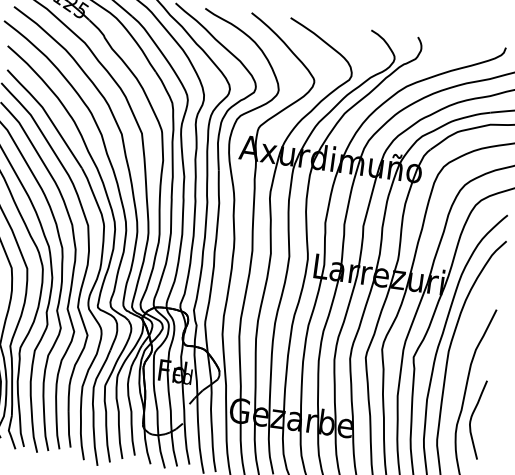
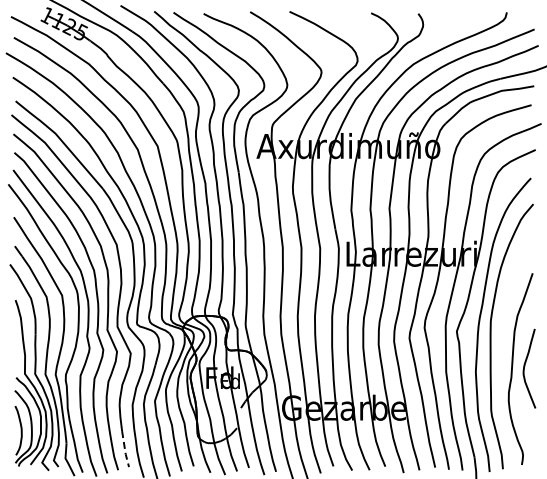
curve: (472, 416) -> (525, 366), moved
line: (68, 429) -> (124, 449), solid -> dashed

